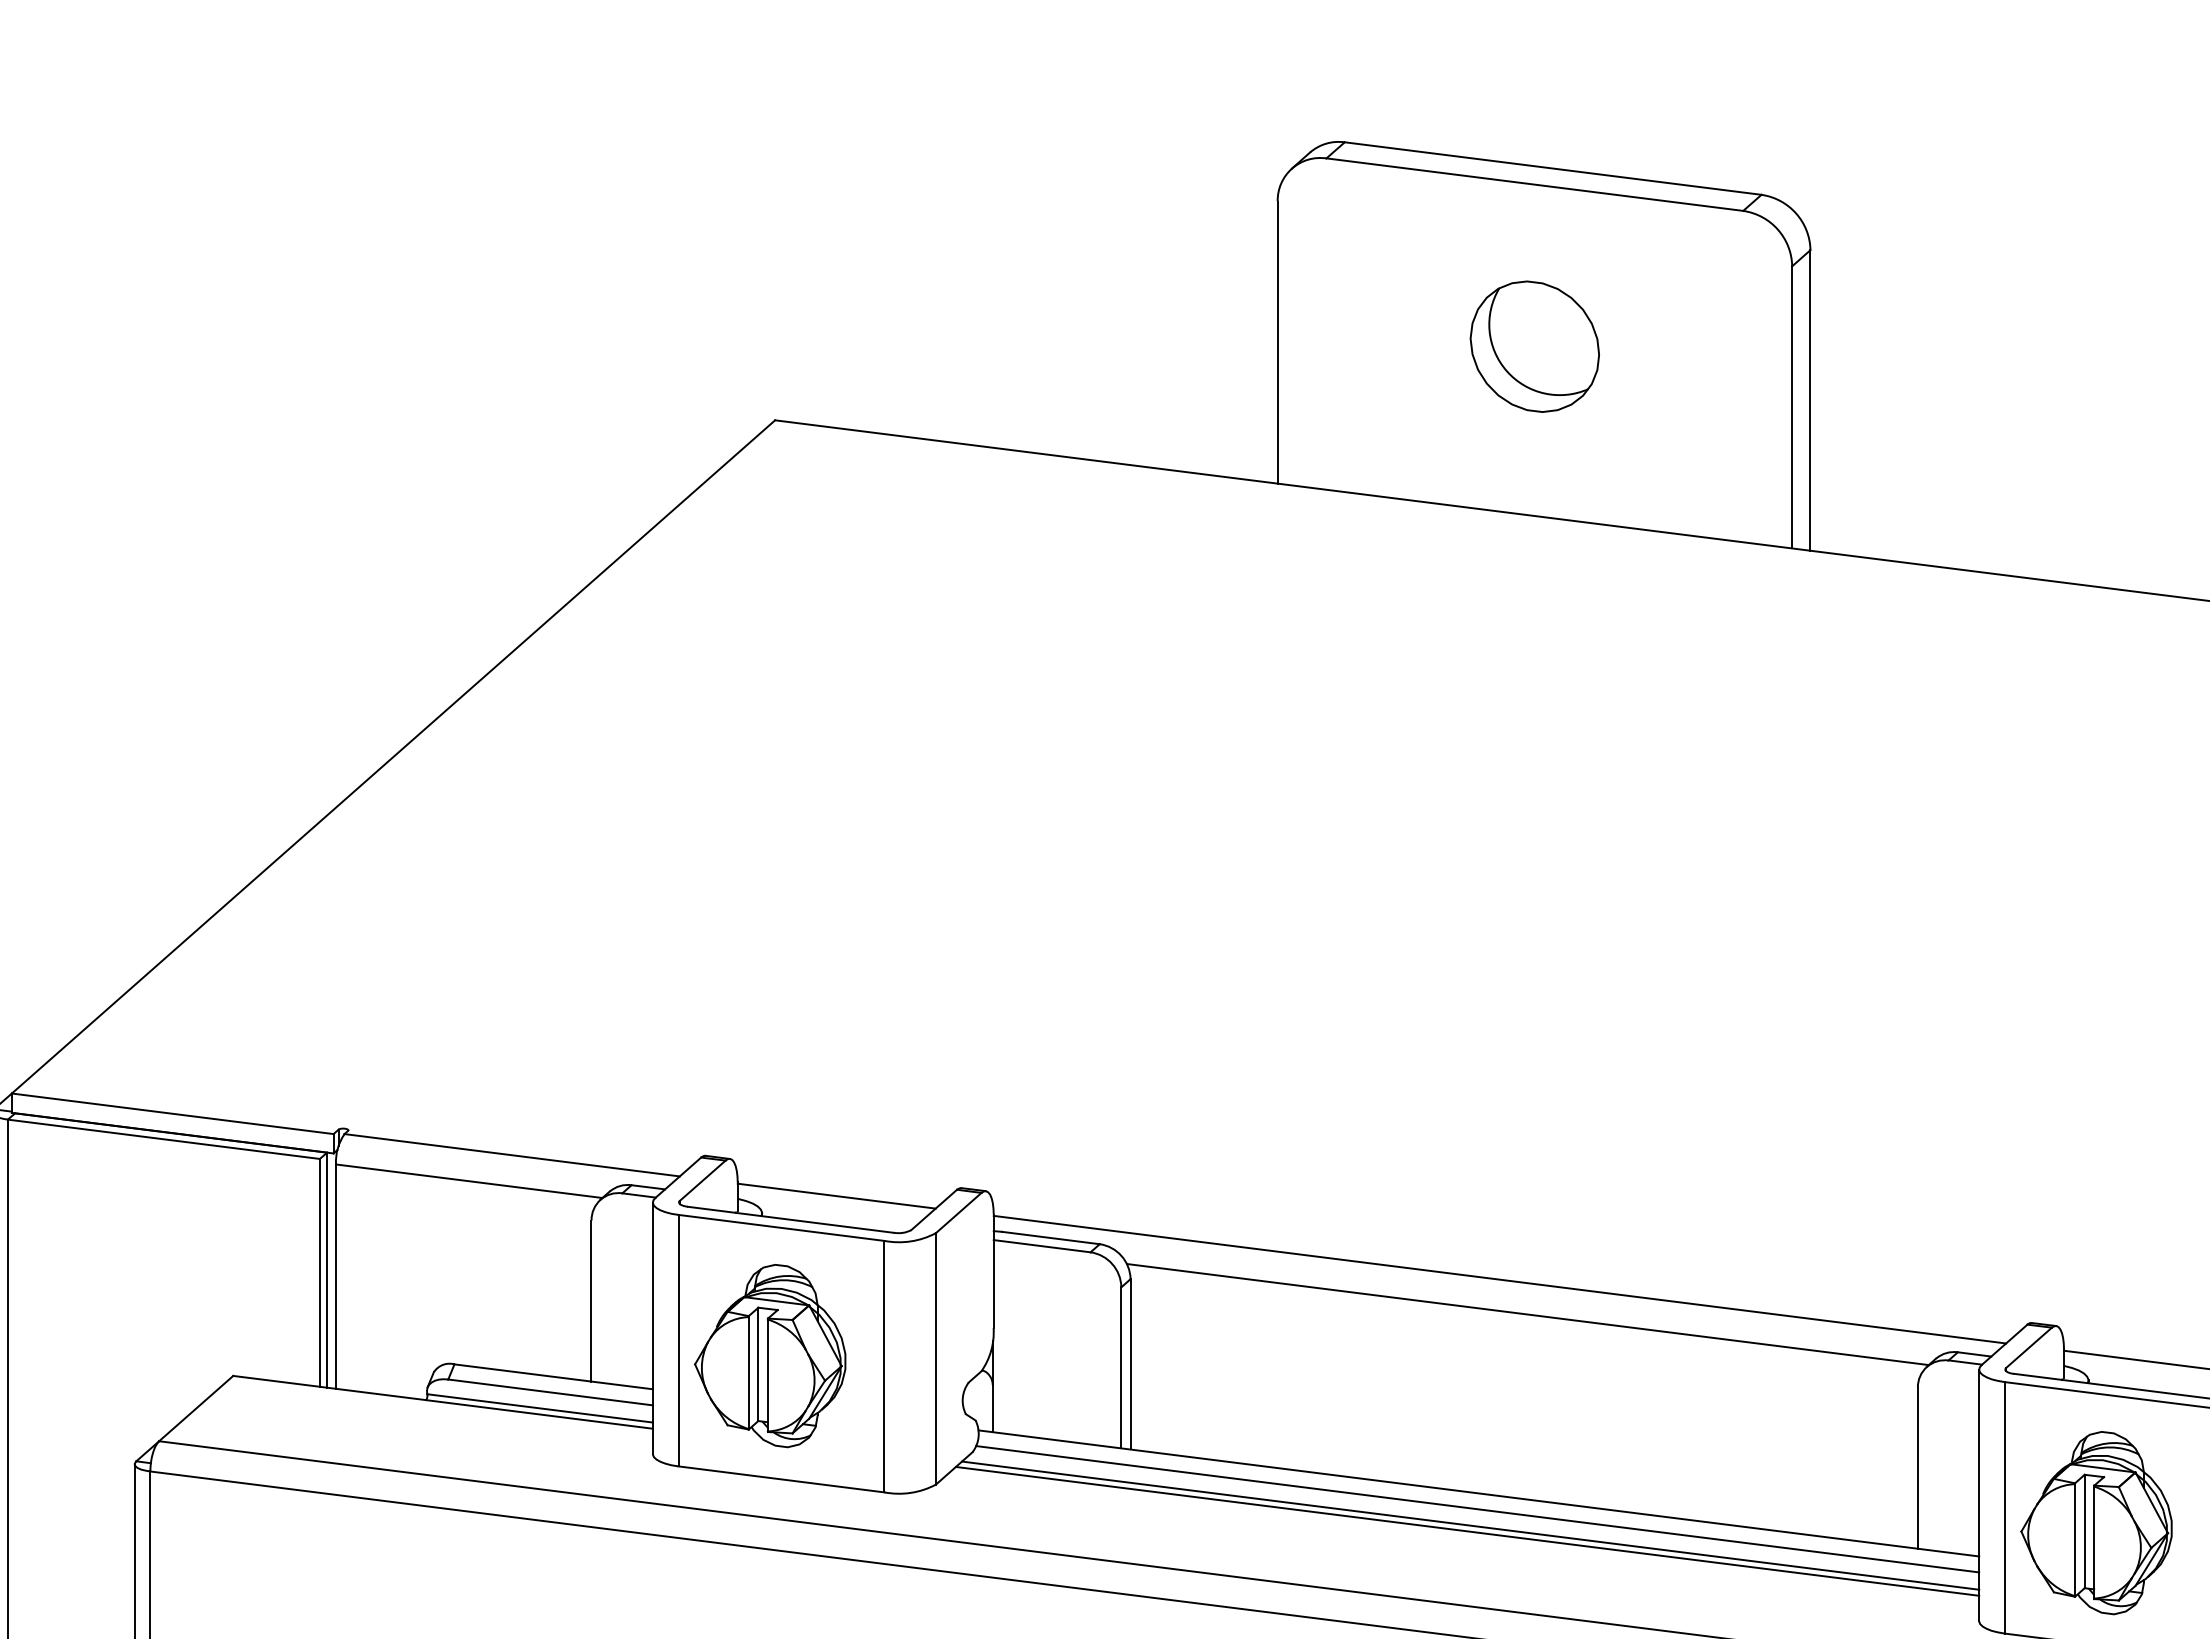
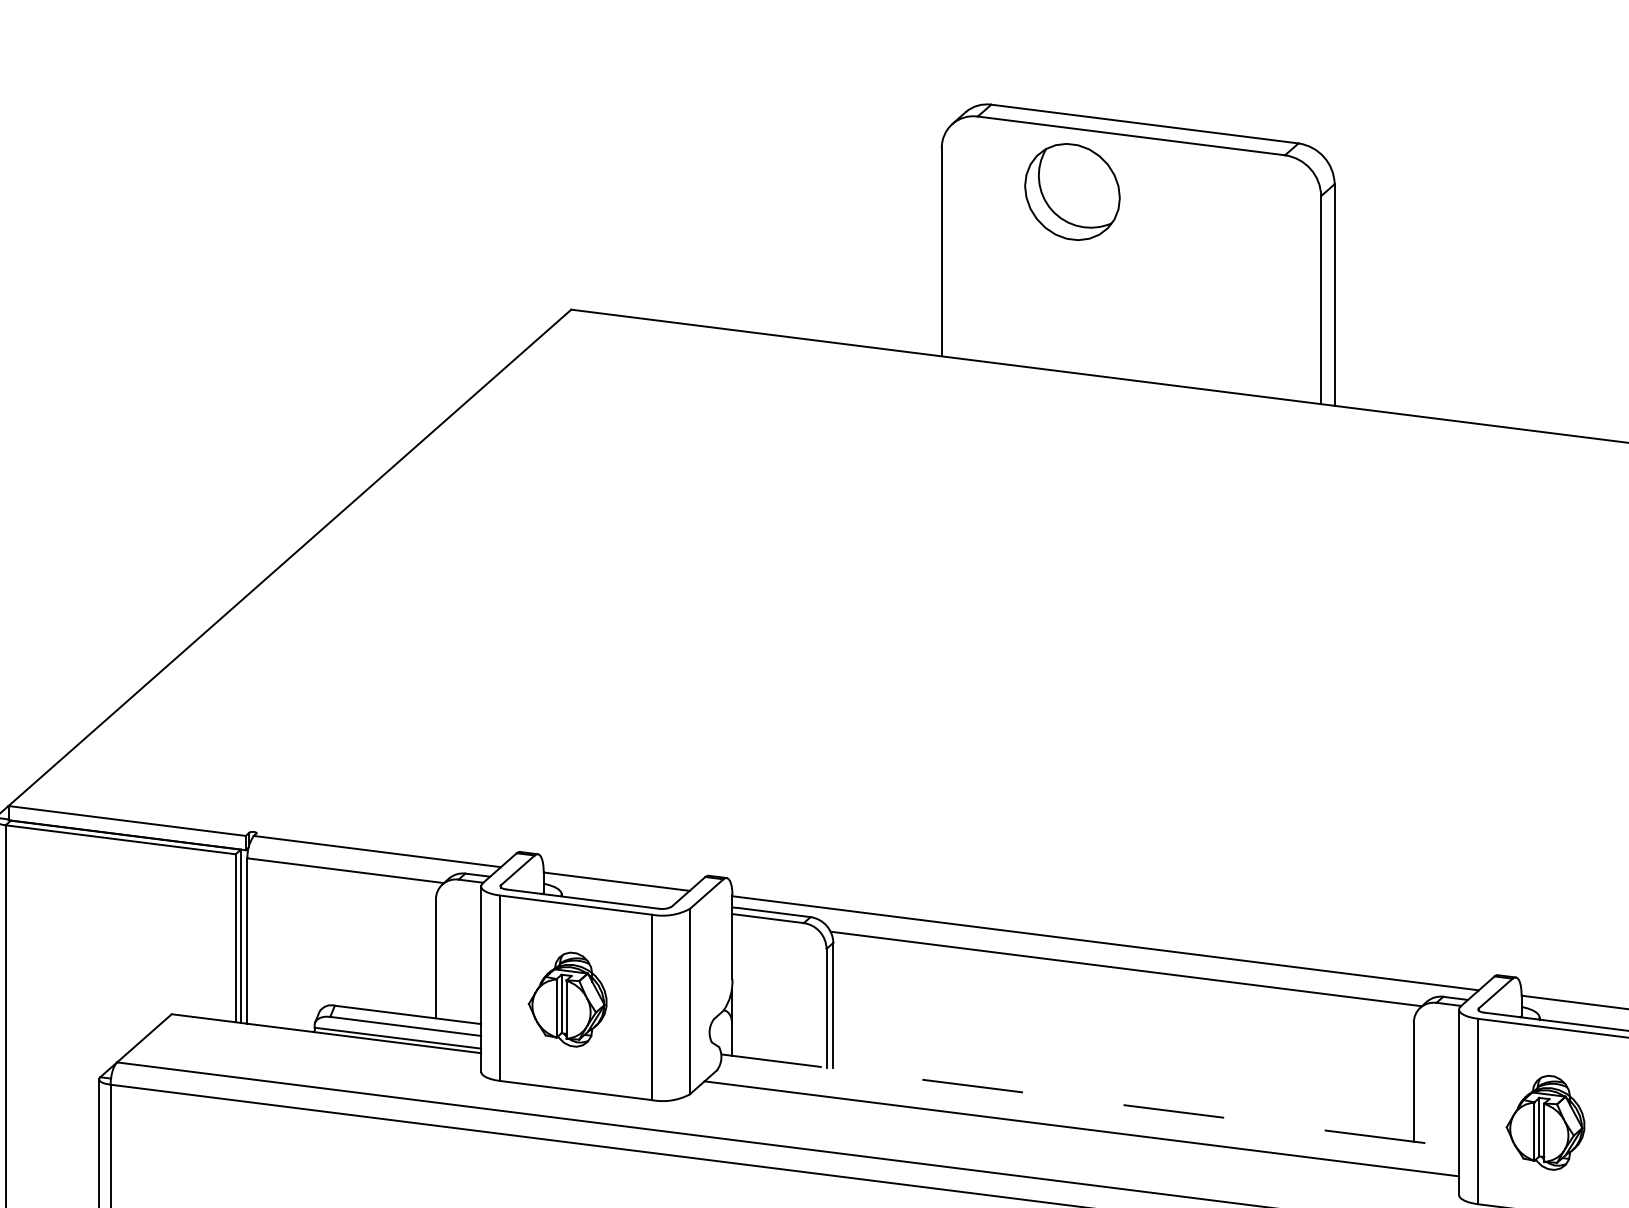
part: (1534, 346) -> (1072, 191), moved
part: (770, 1356) -> (567, 999), size x0.7
line: (1479, 1493) -> (1090, 1100), solid -> dashed
line: (1477, 1509) -> (1089, 1112), removed
part: (2096, 1523) -> (1545, 1123), size x0.7
line: (1470, 1525) -> (1083, 1124), removed

